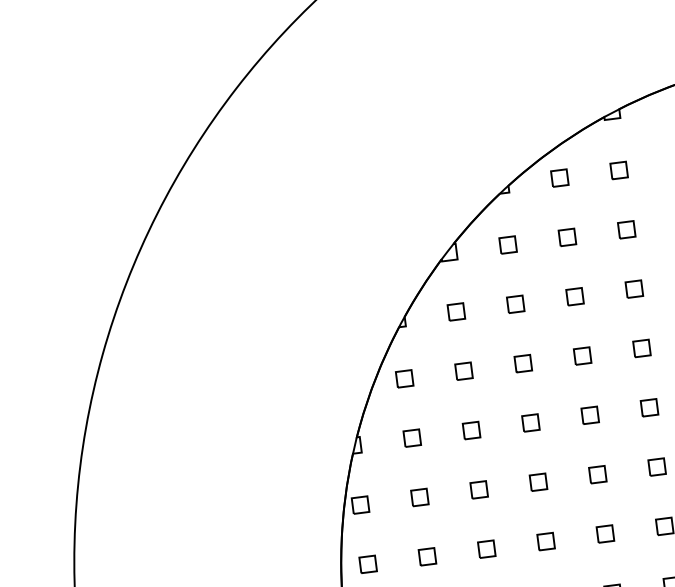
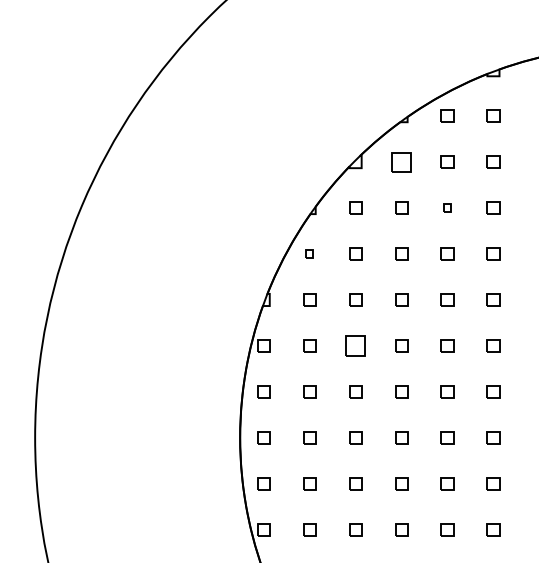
part: (507, 244) -> (401, 161), size x1.6
part: (574, 296) -> (447, 207), size x0.6
part: (404, 378) -> (309, 253), size x0.6
part: (479, 489) -> (355, 345), size x1.6

